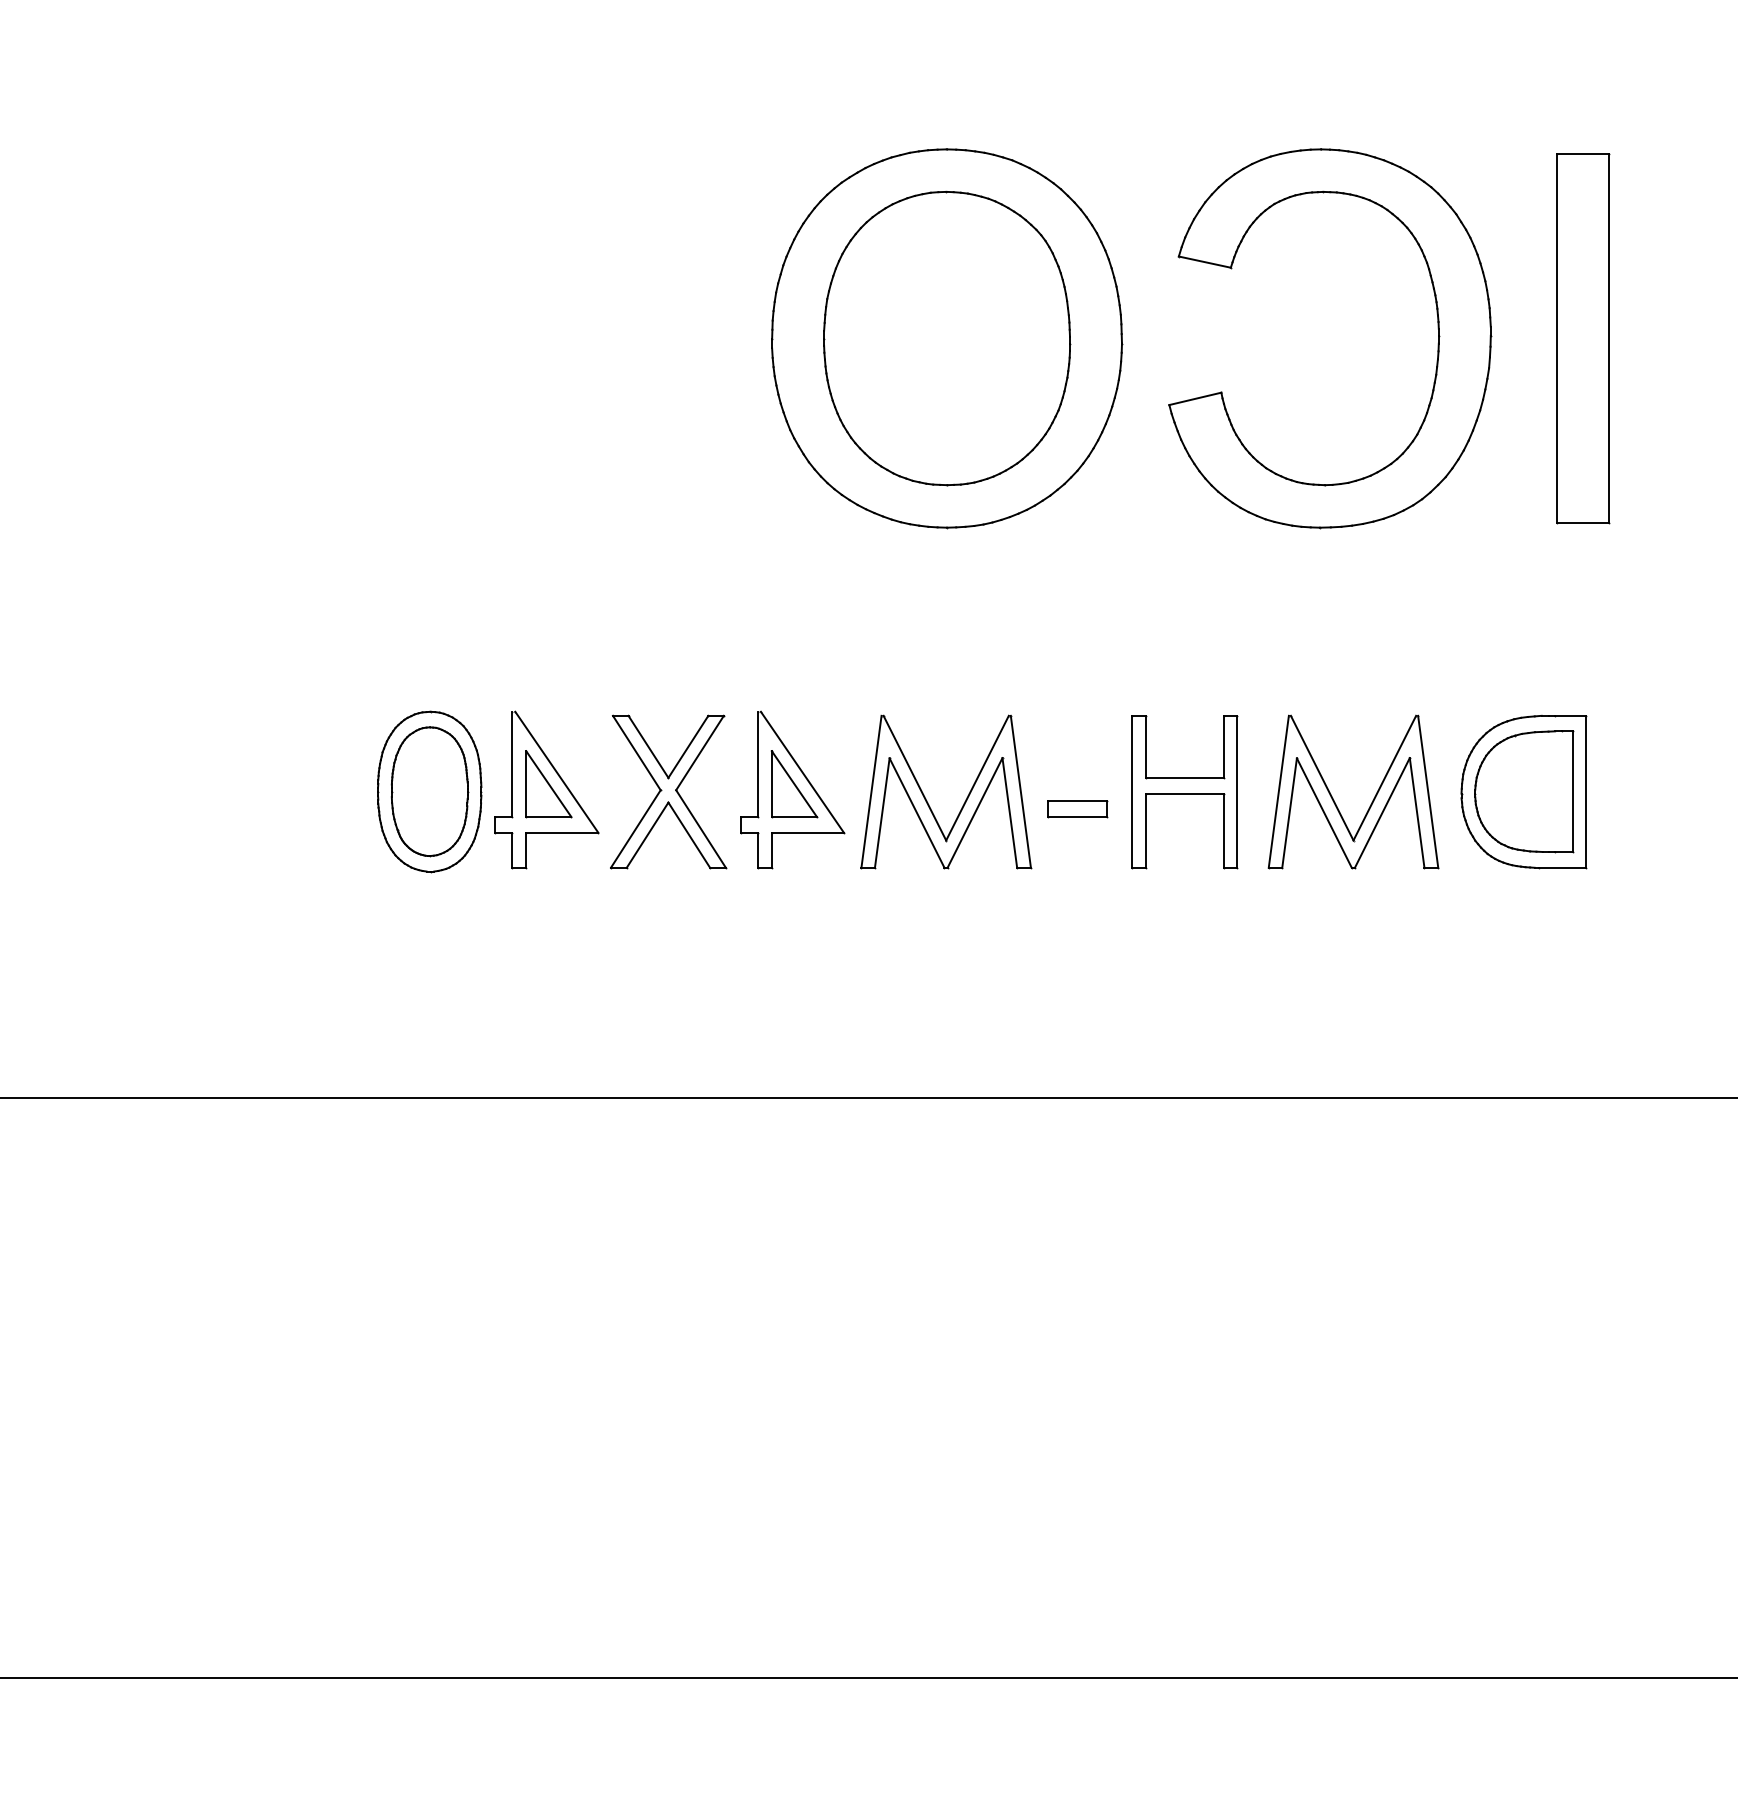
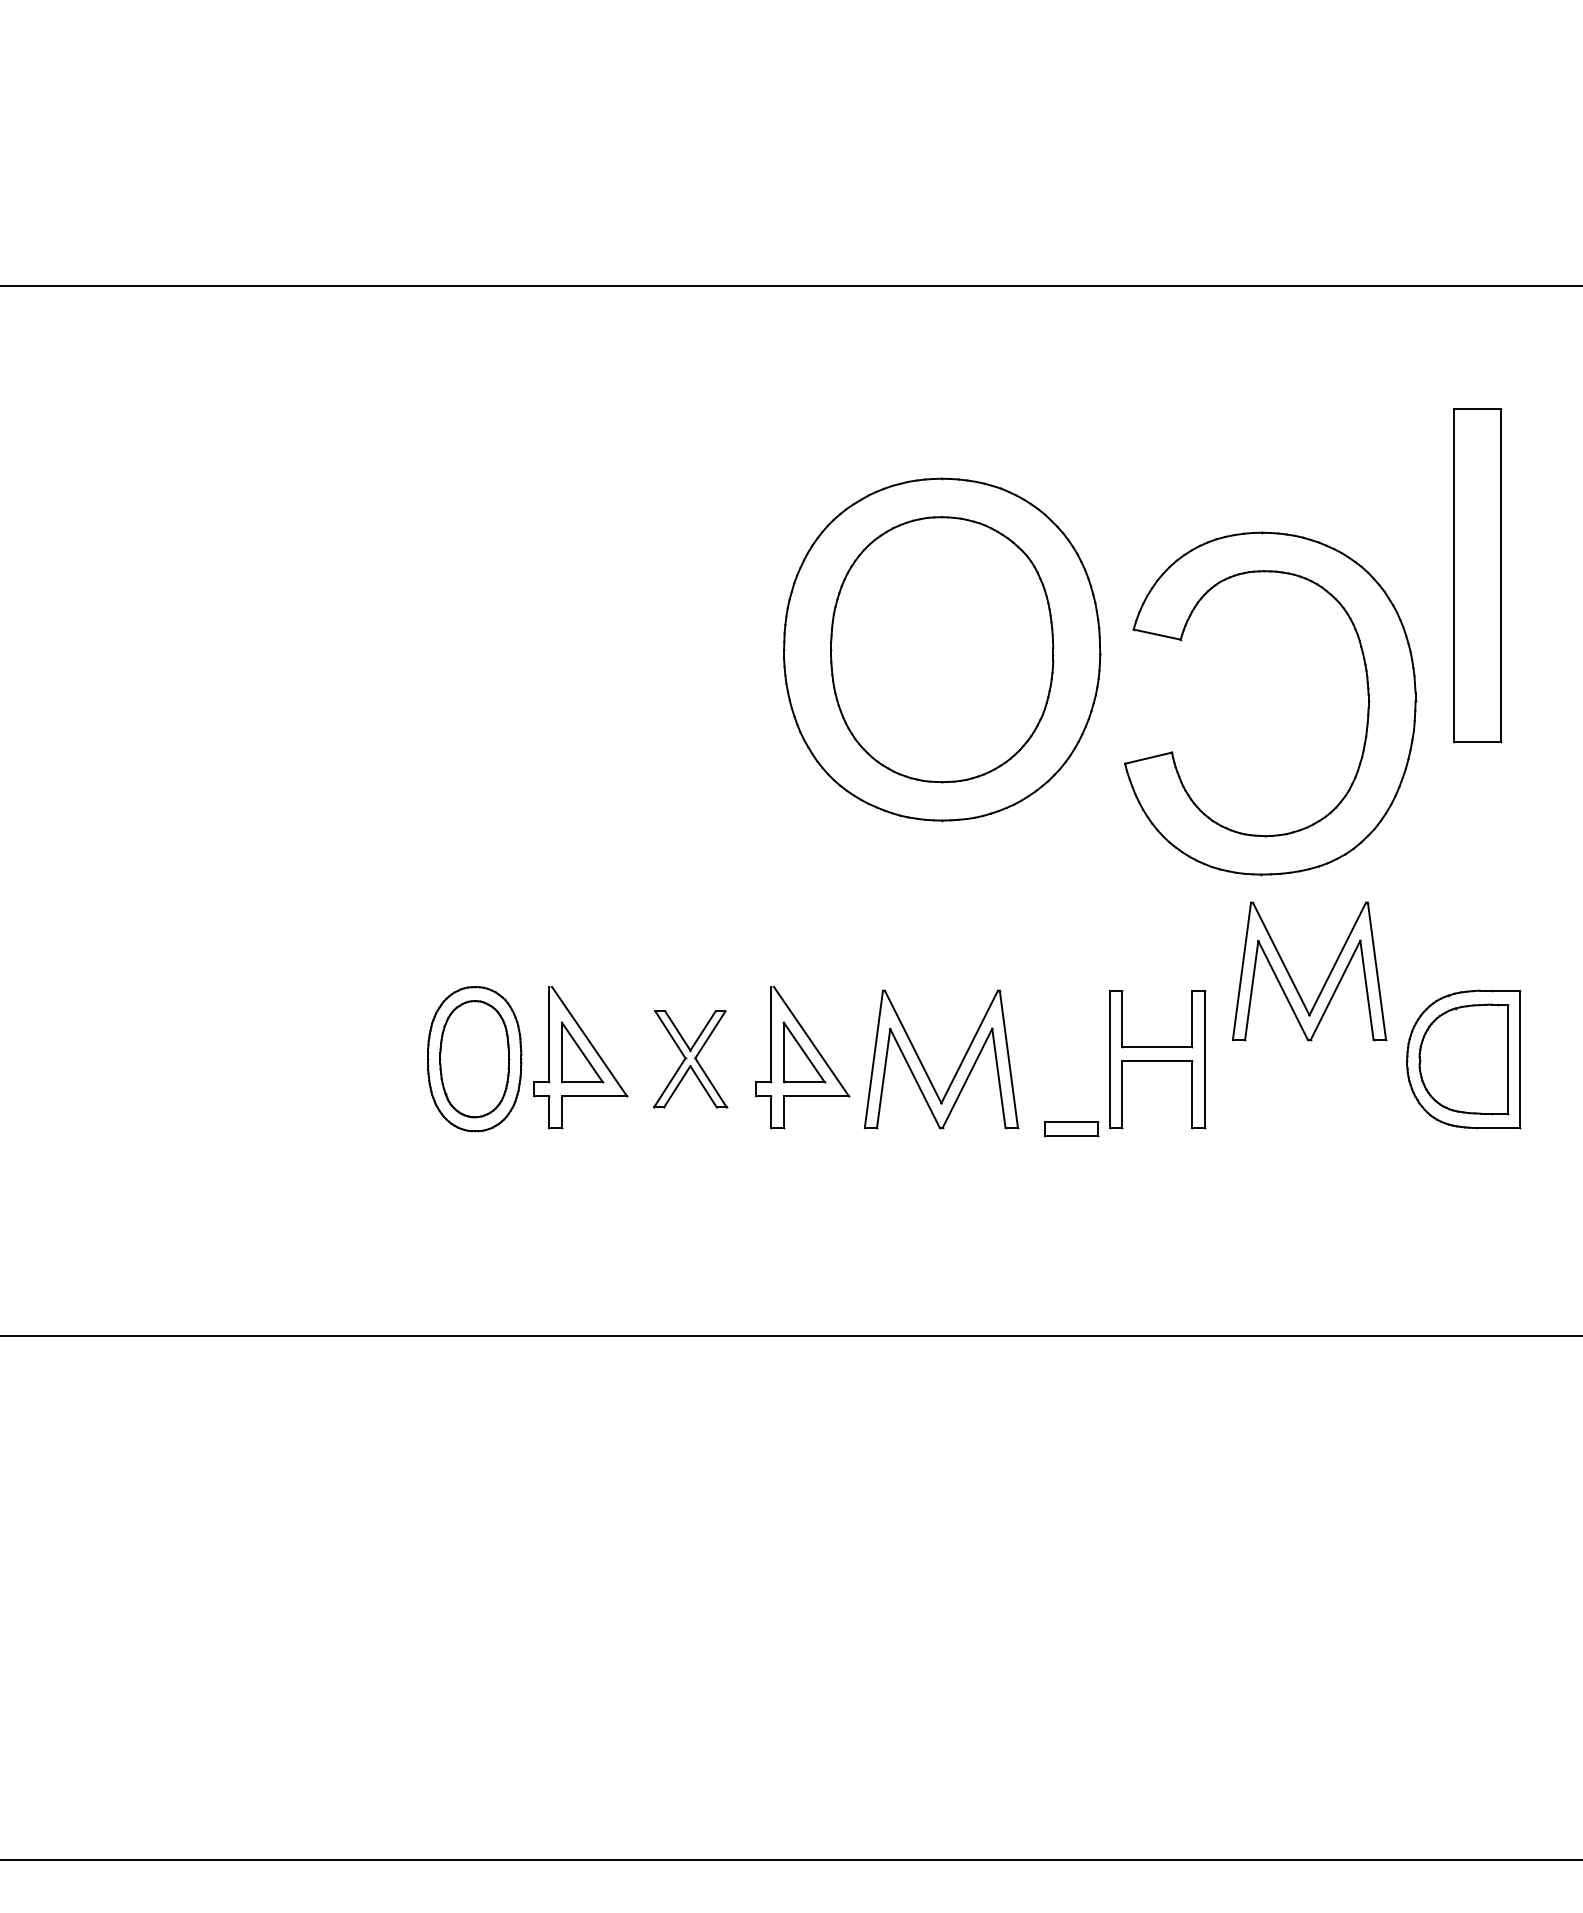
part: (1583, 338) -> (1477, 575), moved
part: (1437, 342) -> (1367, 707), moved
part: (668, 792) -> (690, 1059), size x0.7
part: (1371, 802) -> (1325, 980), moved
part: (1077, 809) -> (1071, 1129), moved

